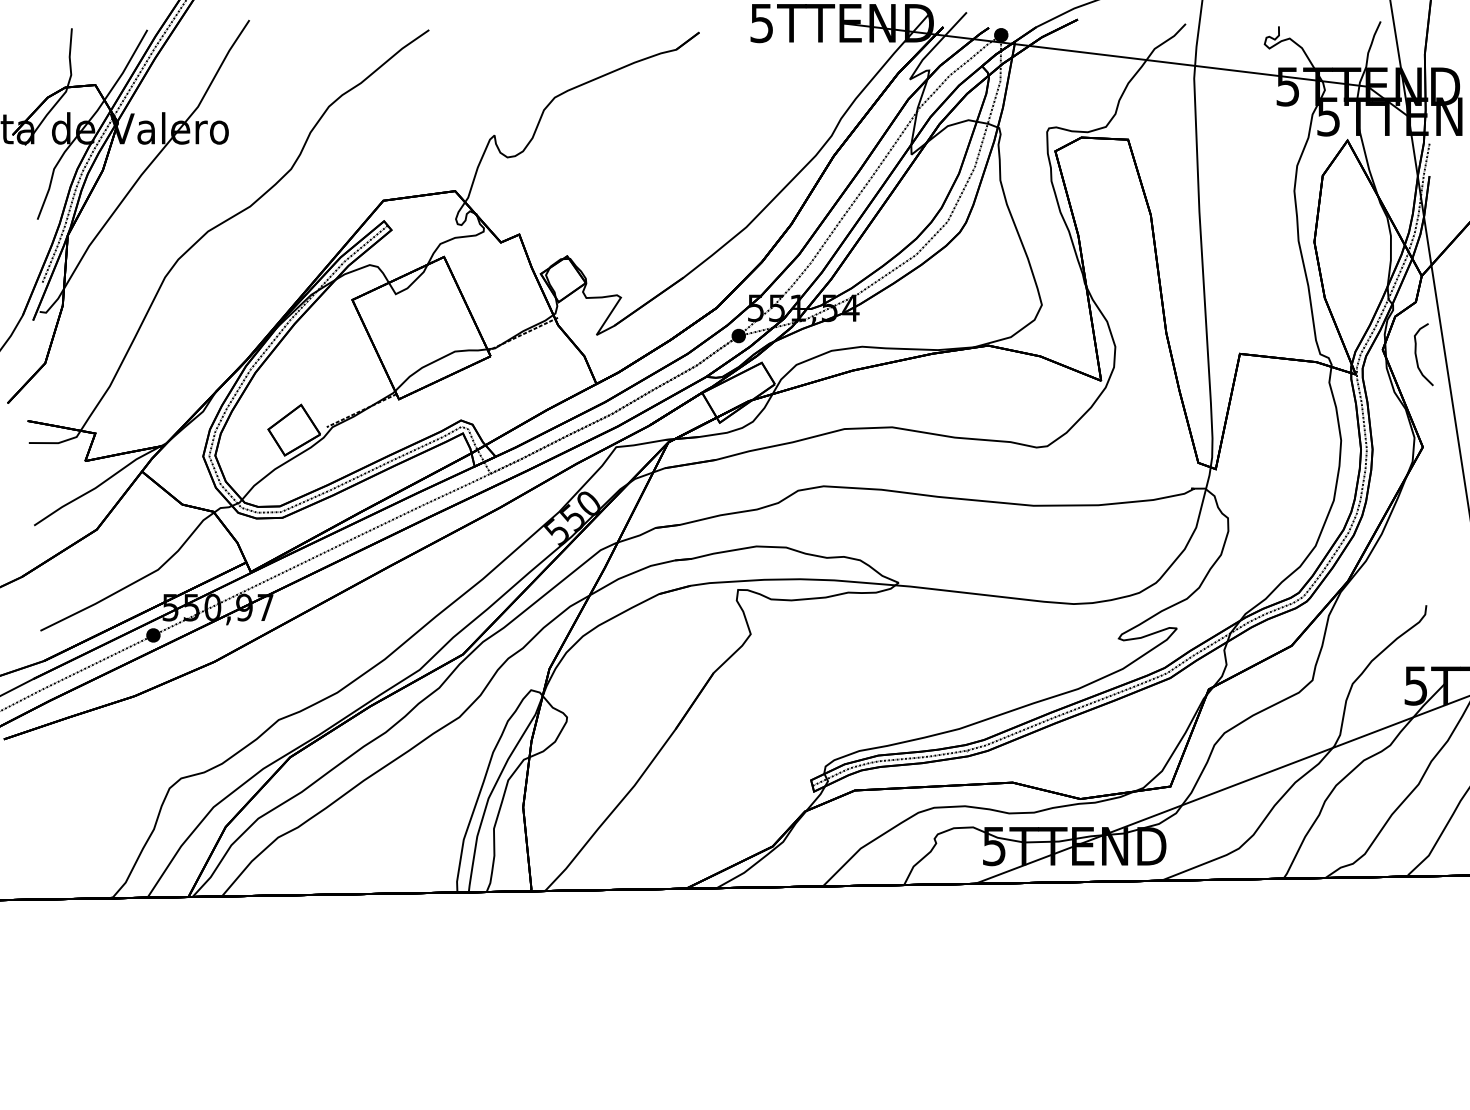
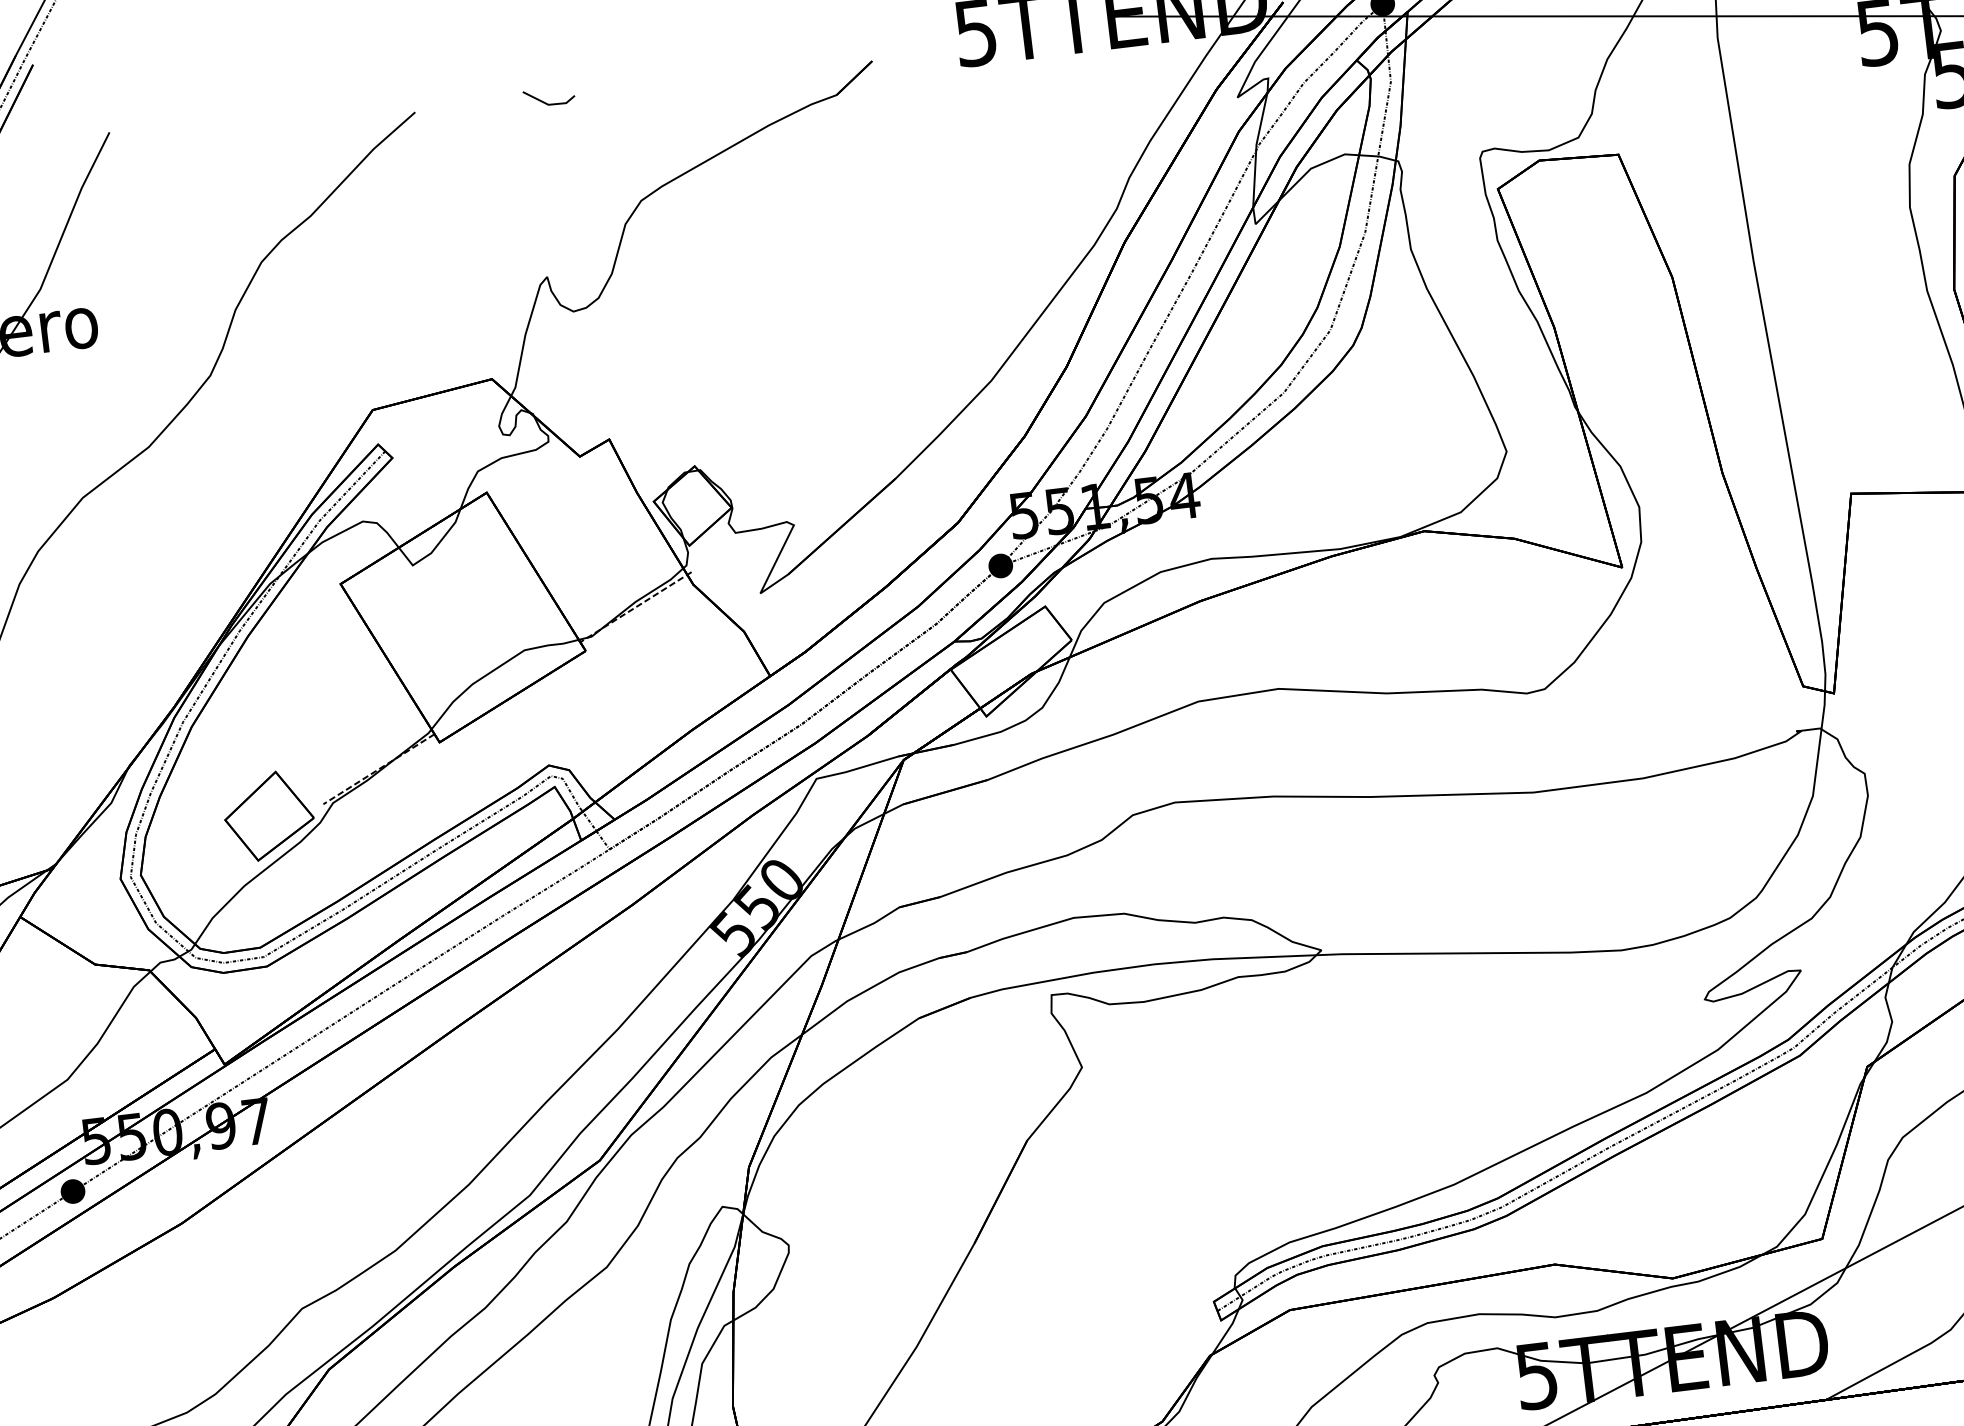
line: (507, 33) -> (548, 102), added

